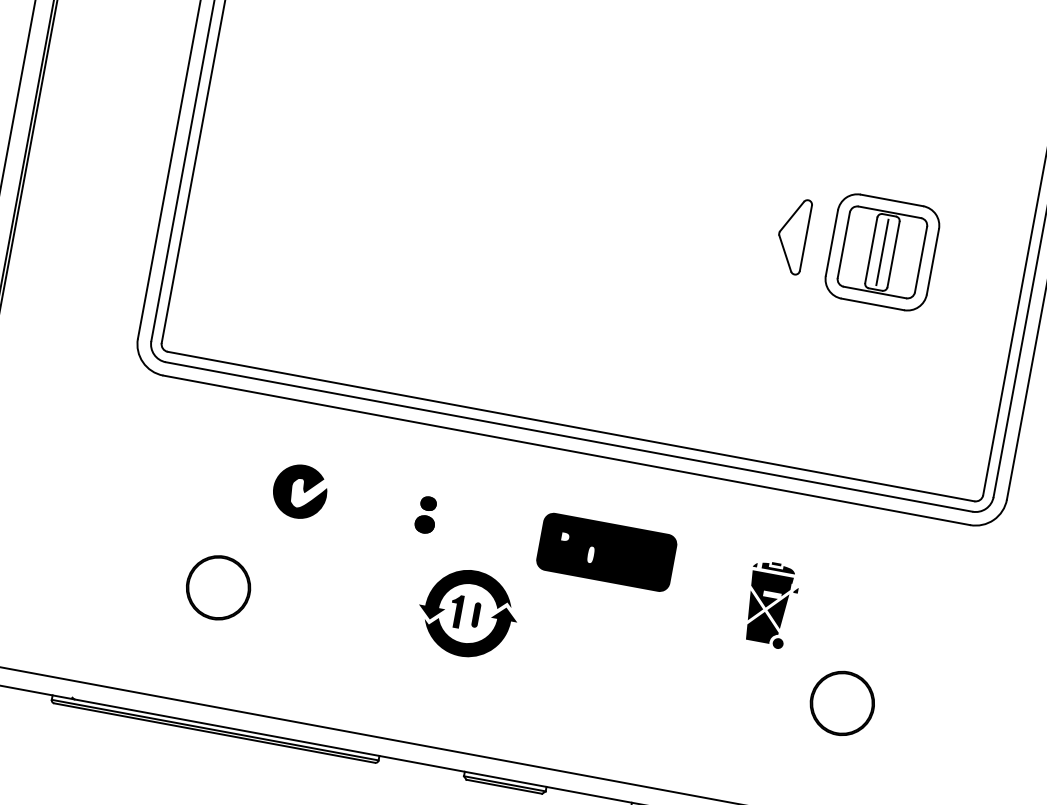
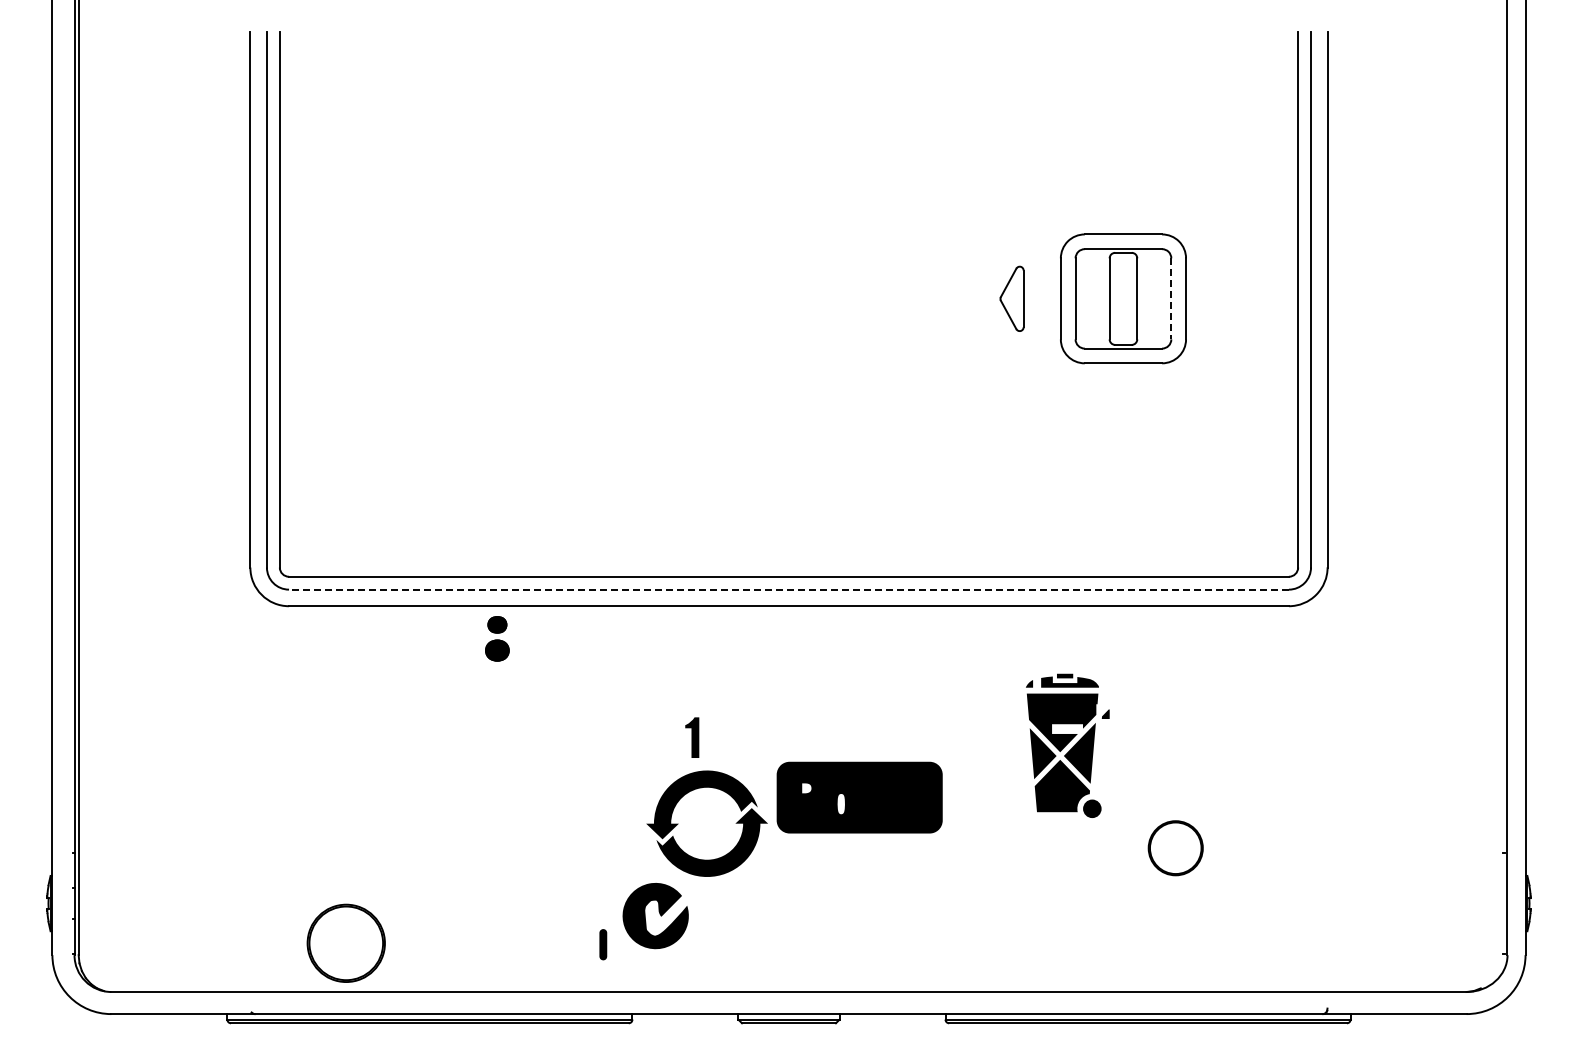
part: (792, 235) -> (1011, 298), size x0.7
line: (882, 252) -> (1123, 298), removed
line: (921, 259) -> (1171, 298), solid -> dashed
line: (569, 436) -> (789, 589), solid -> dashed
part: (299, 492) -> (655, 916), moved
part: (426, 514) -> (497, 638), moved
part: (606, 552) -> (859, 797), moved
part: (218, 587) -> (345, 942), moved
part: (770, 604) -> (1067, 745), size x1.4
part: (456, 611) -> (692, 737), moved
part: (476, 614) -> (603, 944), moved
part: (842, 702) -> (1175, 847), size x0.7

